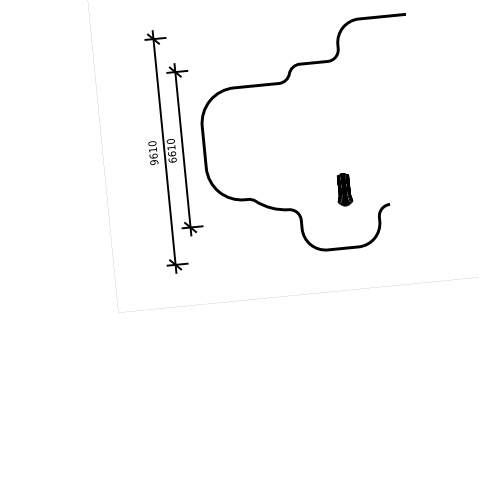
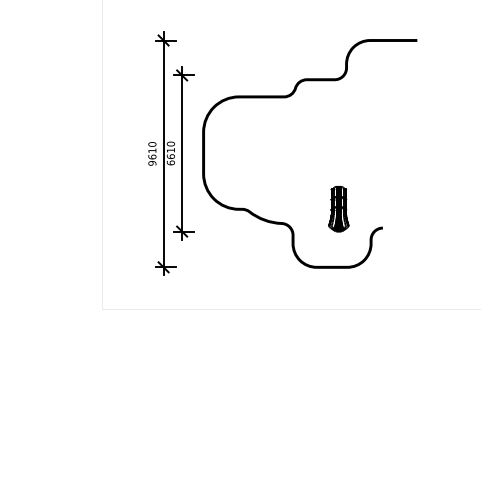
part: (343, 189) -> (338, 208), size x1.43

